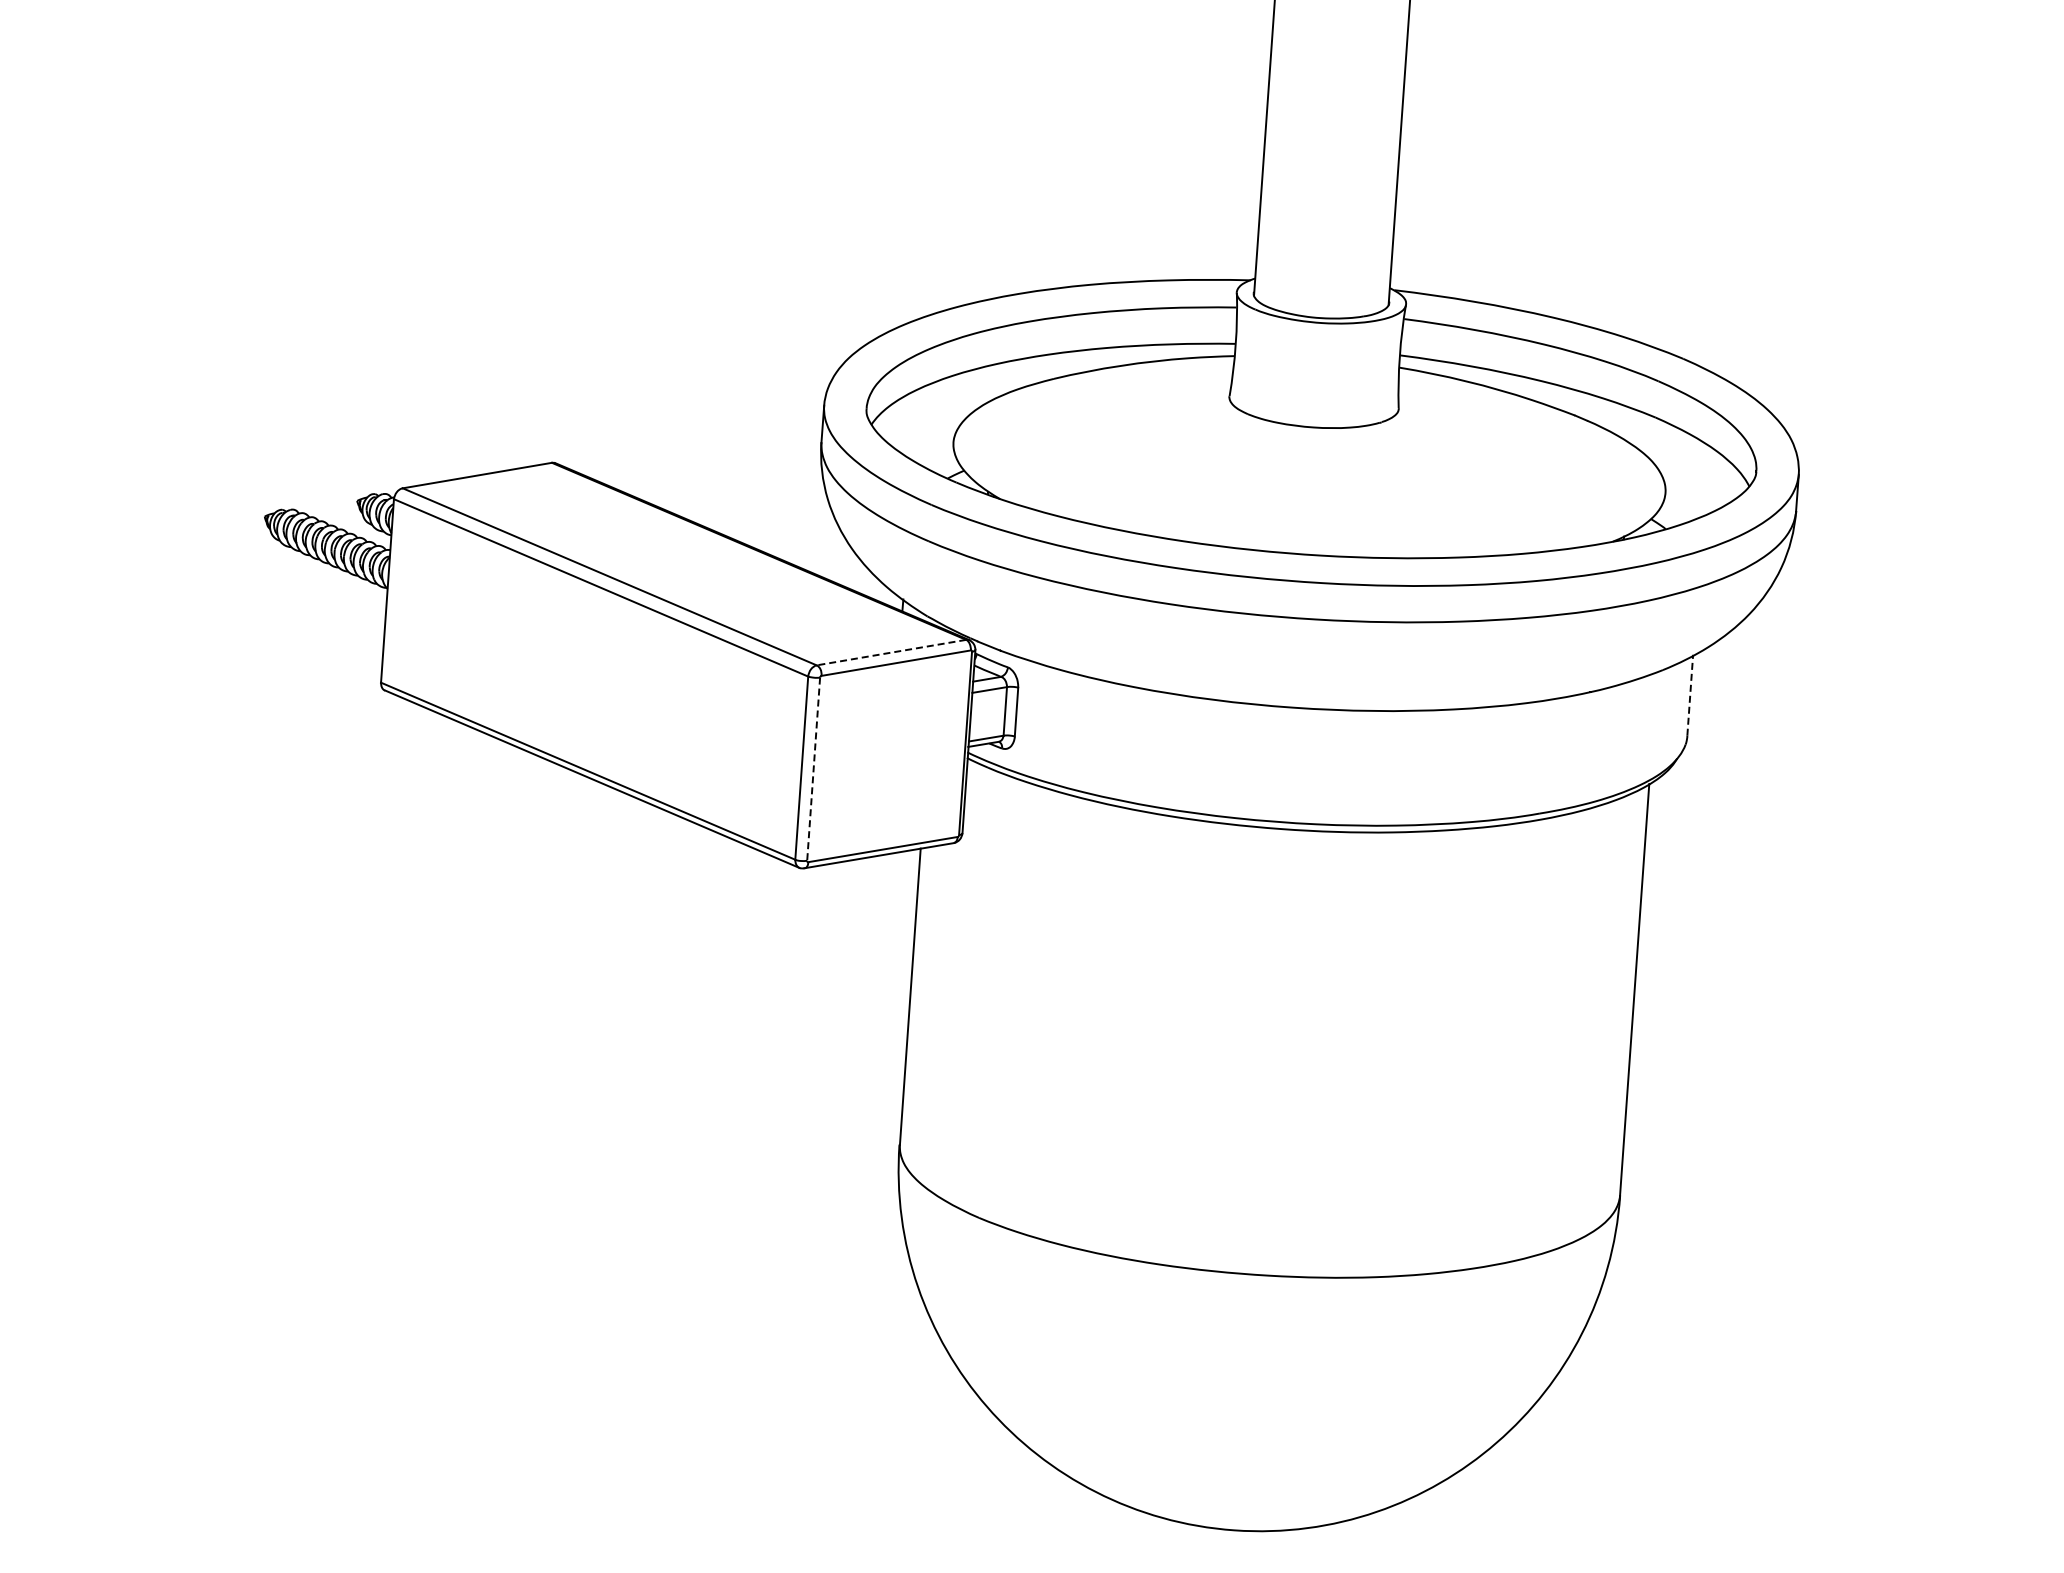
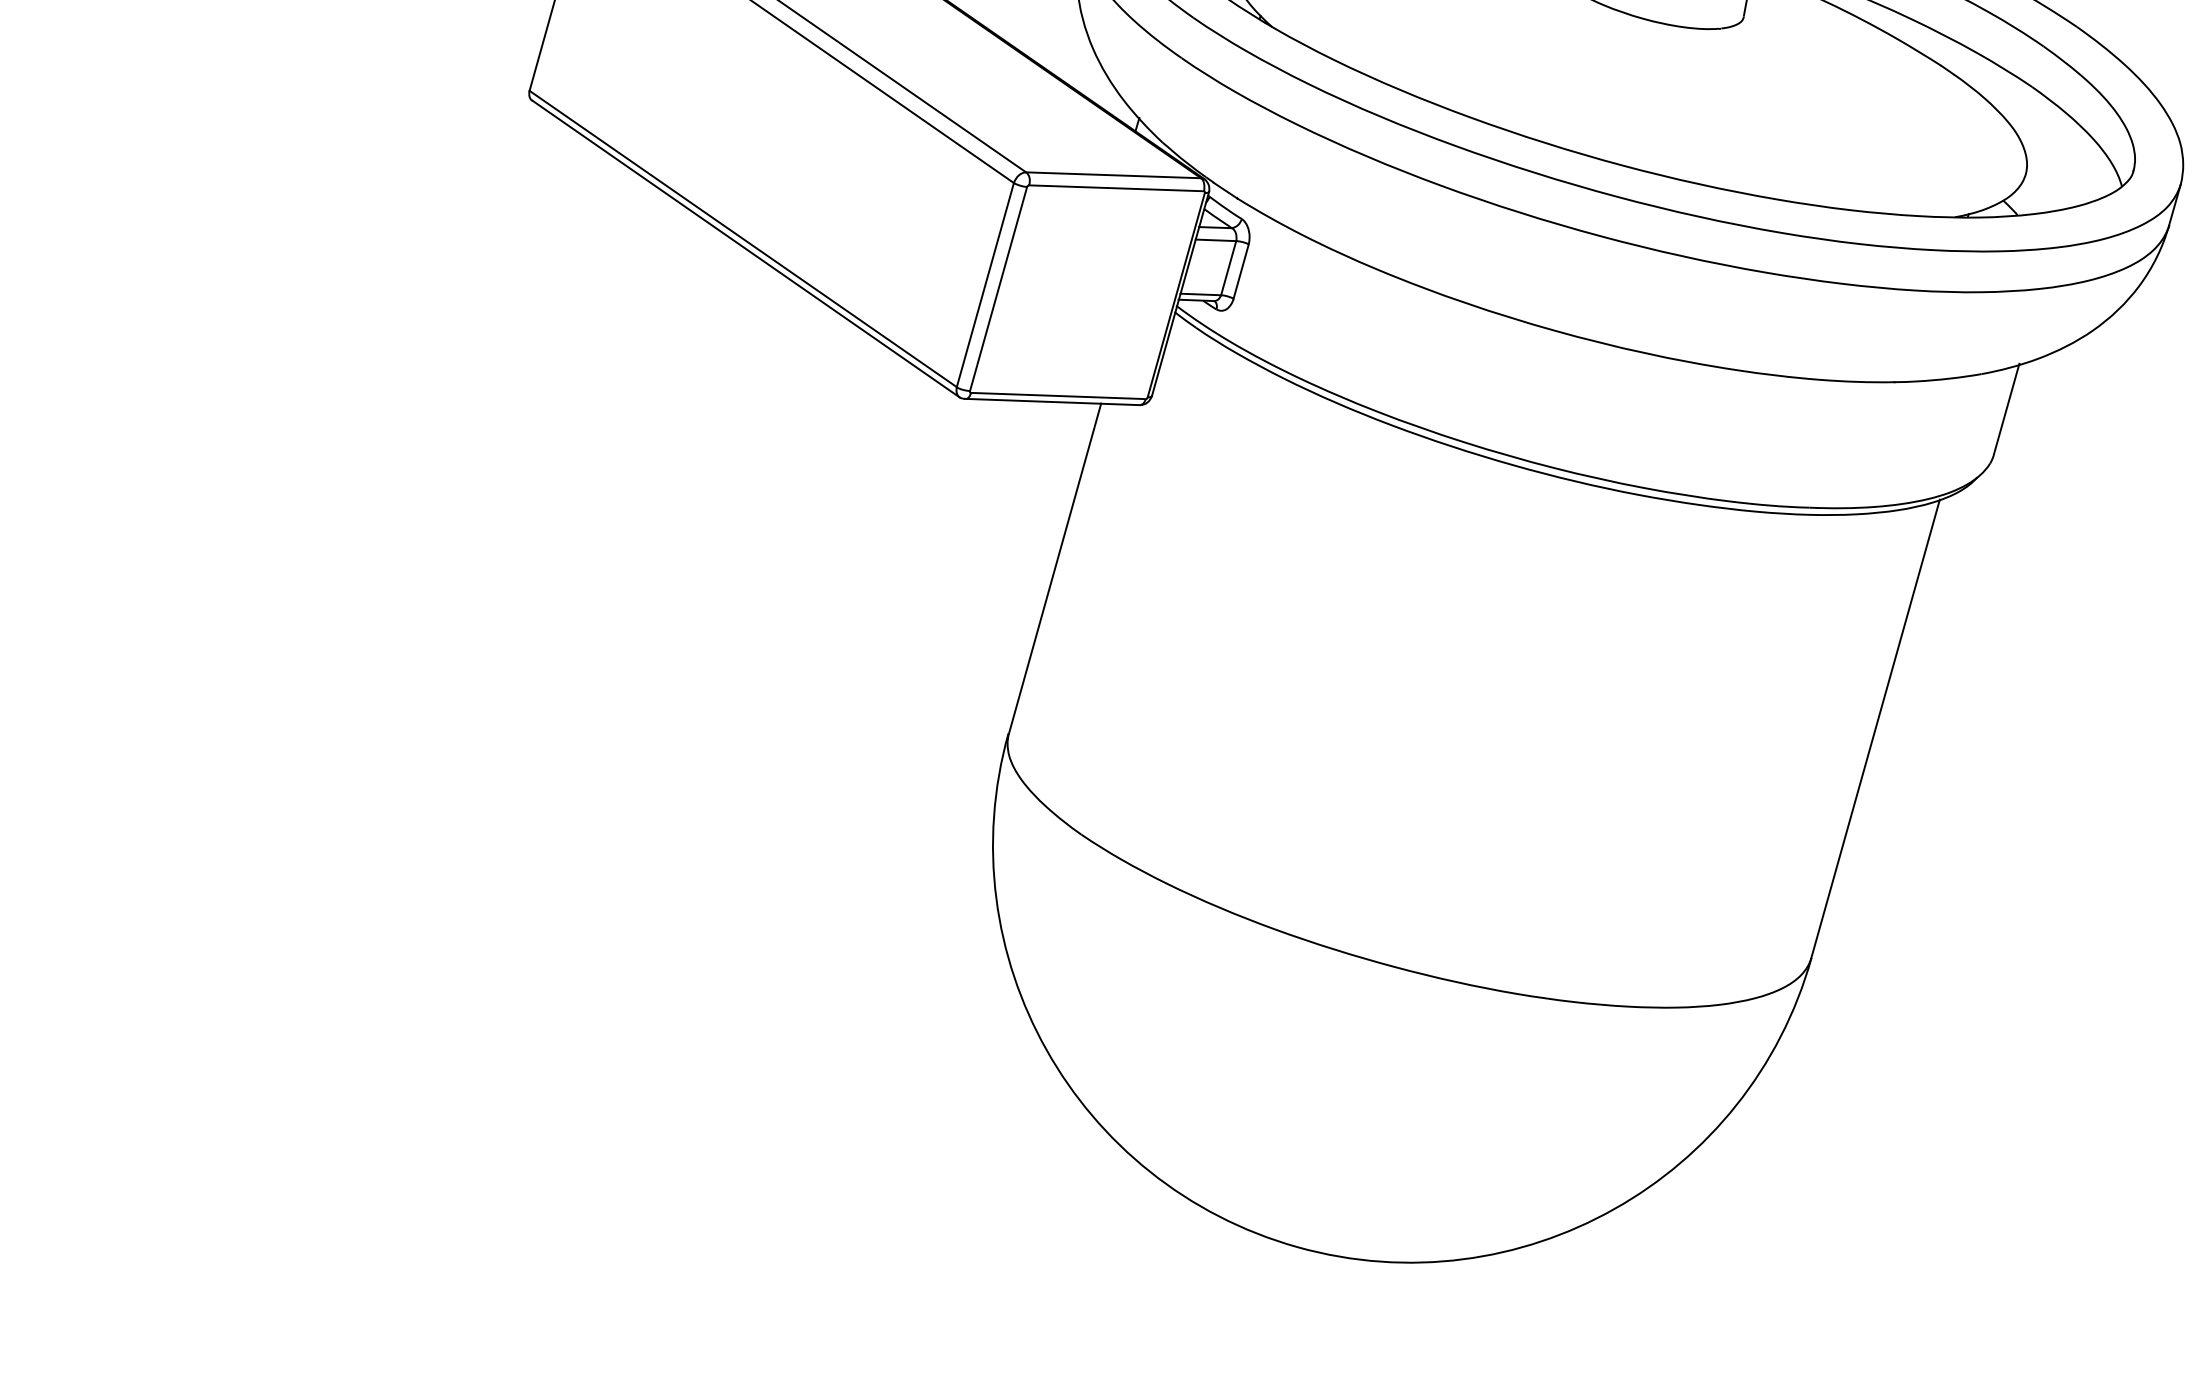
line: (891, 652) -> (1113, 175), dashed -> solid
line: (1690, 695) -> (2006, 409), dashed -> solid
line: (813, 769) -> (998, 289), dashed -> solid

